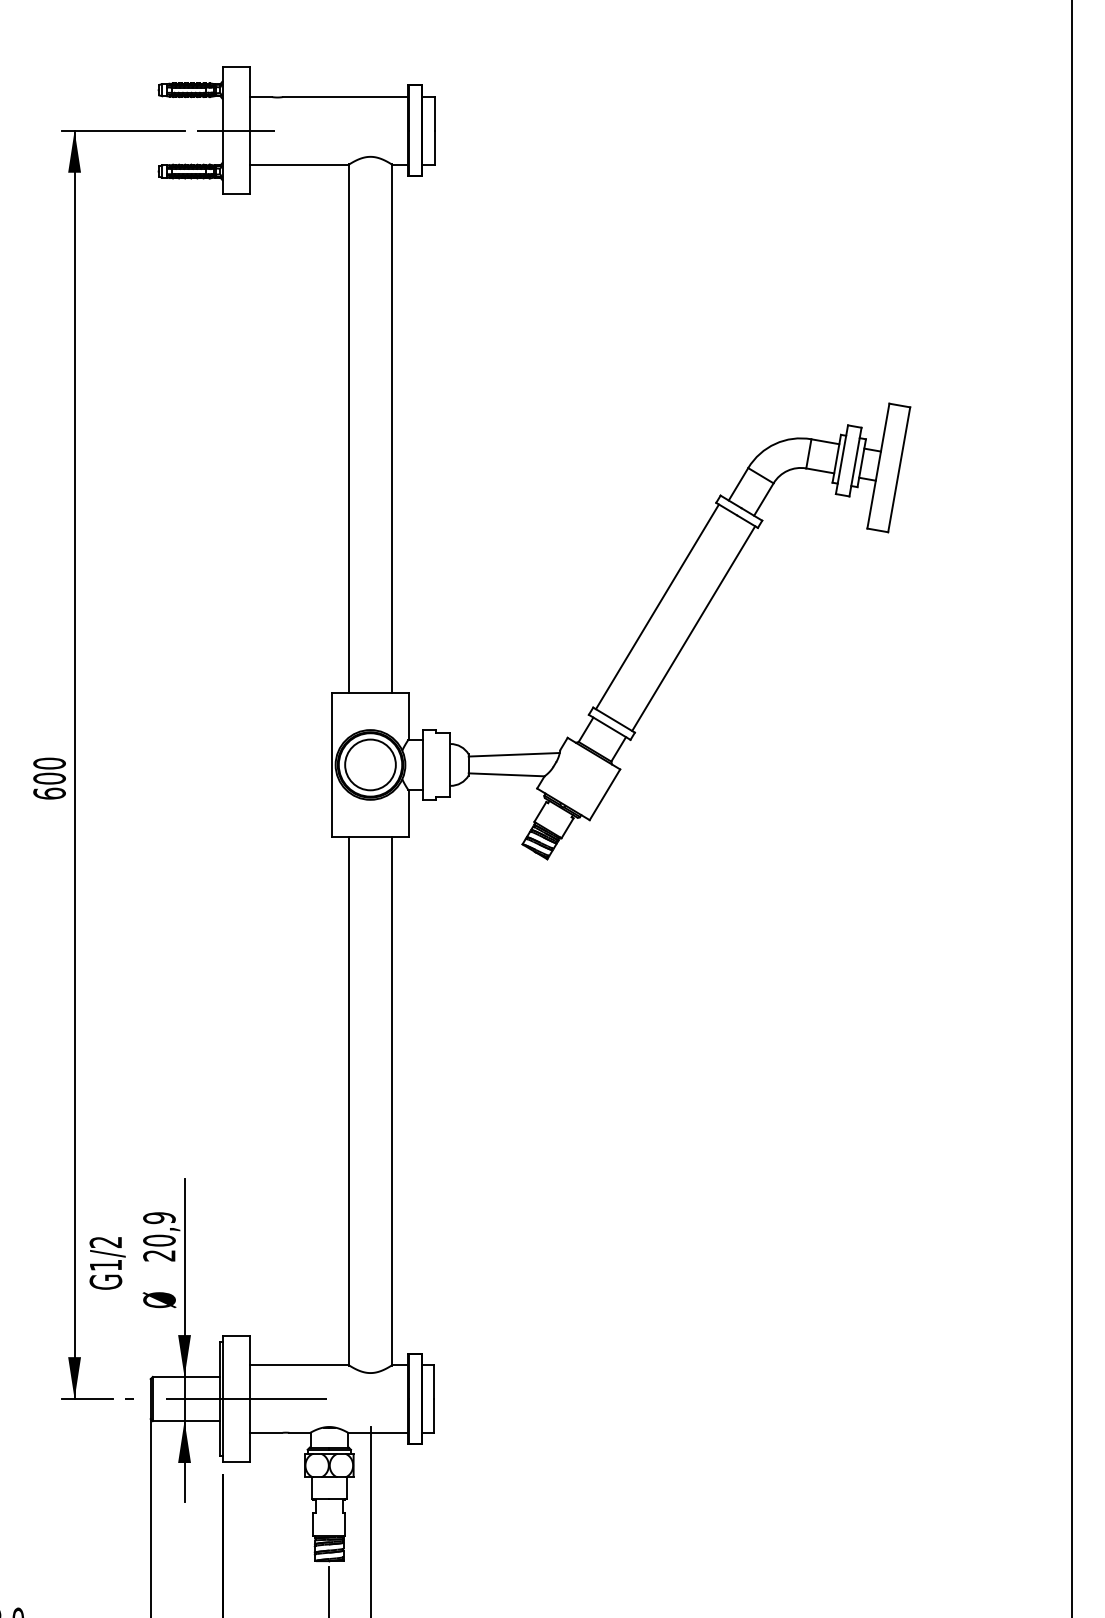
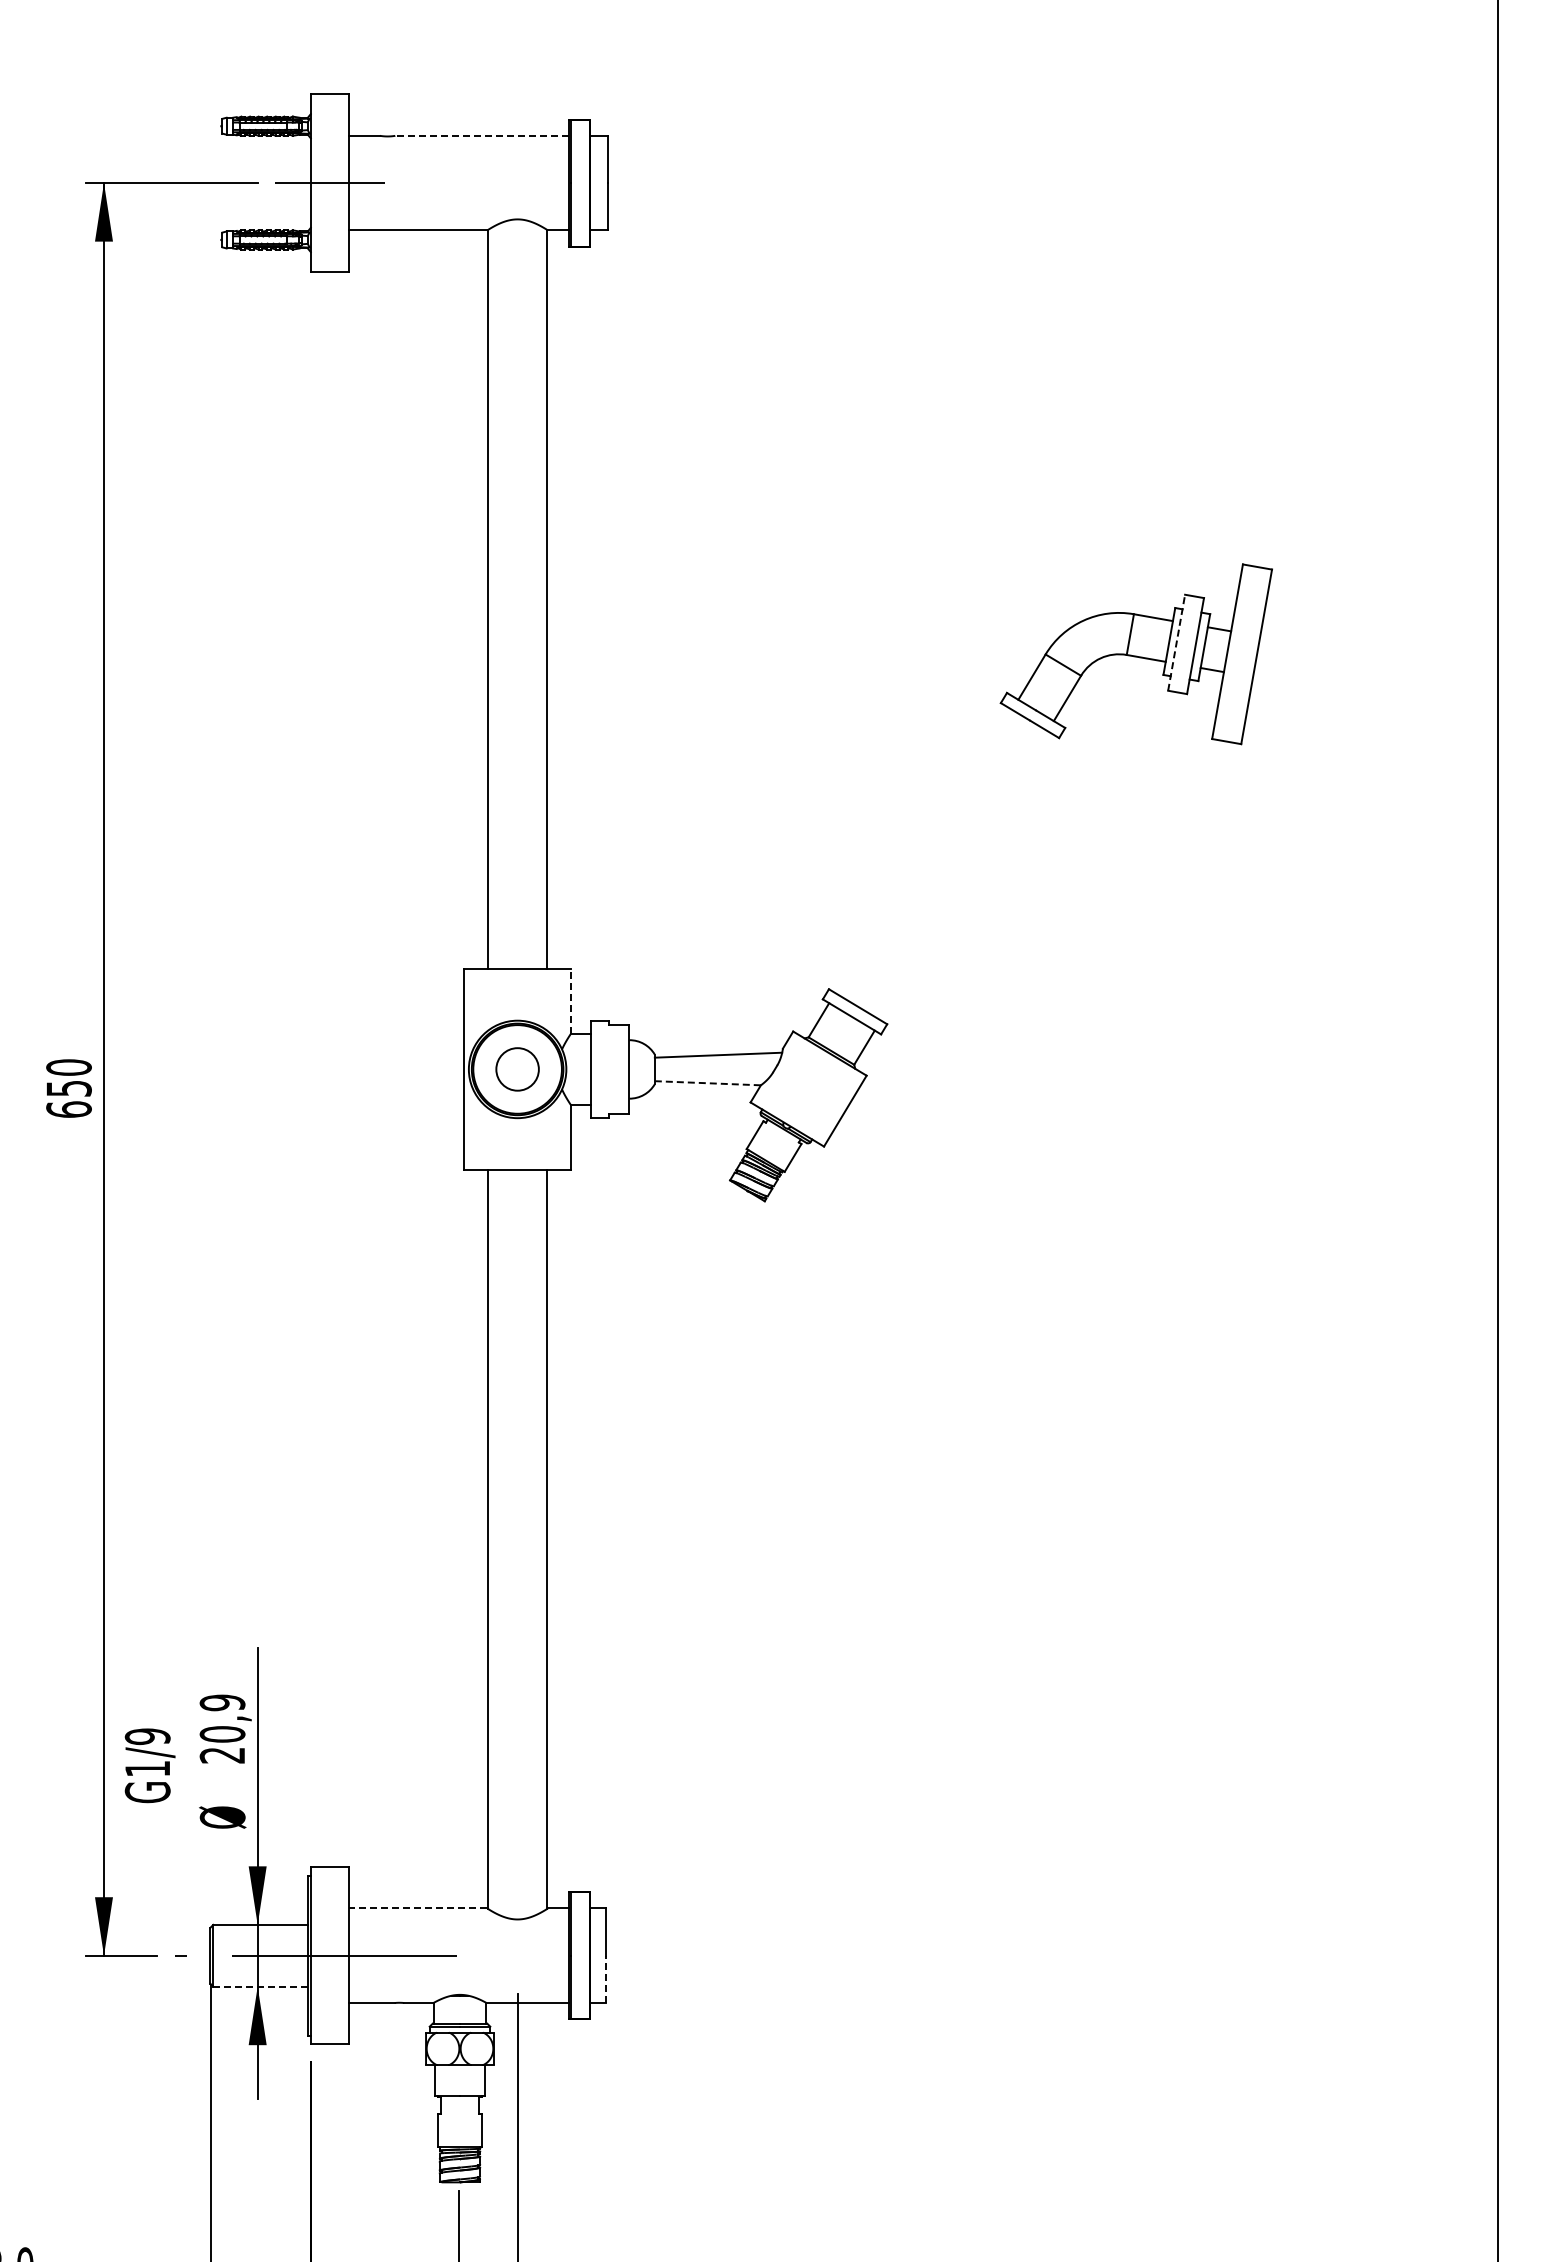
line: (344, 96) -> (481, 135), solid -> dashed
line: (841, 459) -> (1176, 642), solid -> dashed
line: (657, 606) -> (918, 848), removed
line: (693, 628) -> (969, 878), removed
line: (408, 715) -> (570, 1000), solid -> dashed
circle: (370, 764) -> (517, 1068), size x0.6
line: (507, 775) -> (708, 1083), solid -> dashed
text: (49, 778) -> (68, 1088), 600 -> 650
text: (105, 1242) -> (147, 1736), G1/2 -> G1/9
line: (298, 1365) -> (417, 1908), solid -> dashed
line: (434, 1416) -> (606, 1979), solid -> dashed
line: (187, 1421) -> (261, 1986), solid -> dashed

